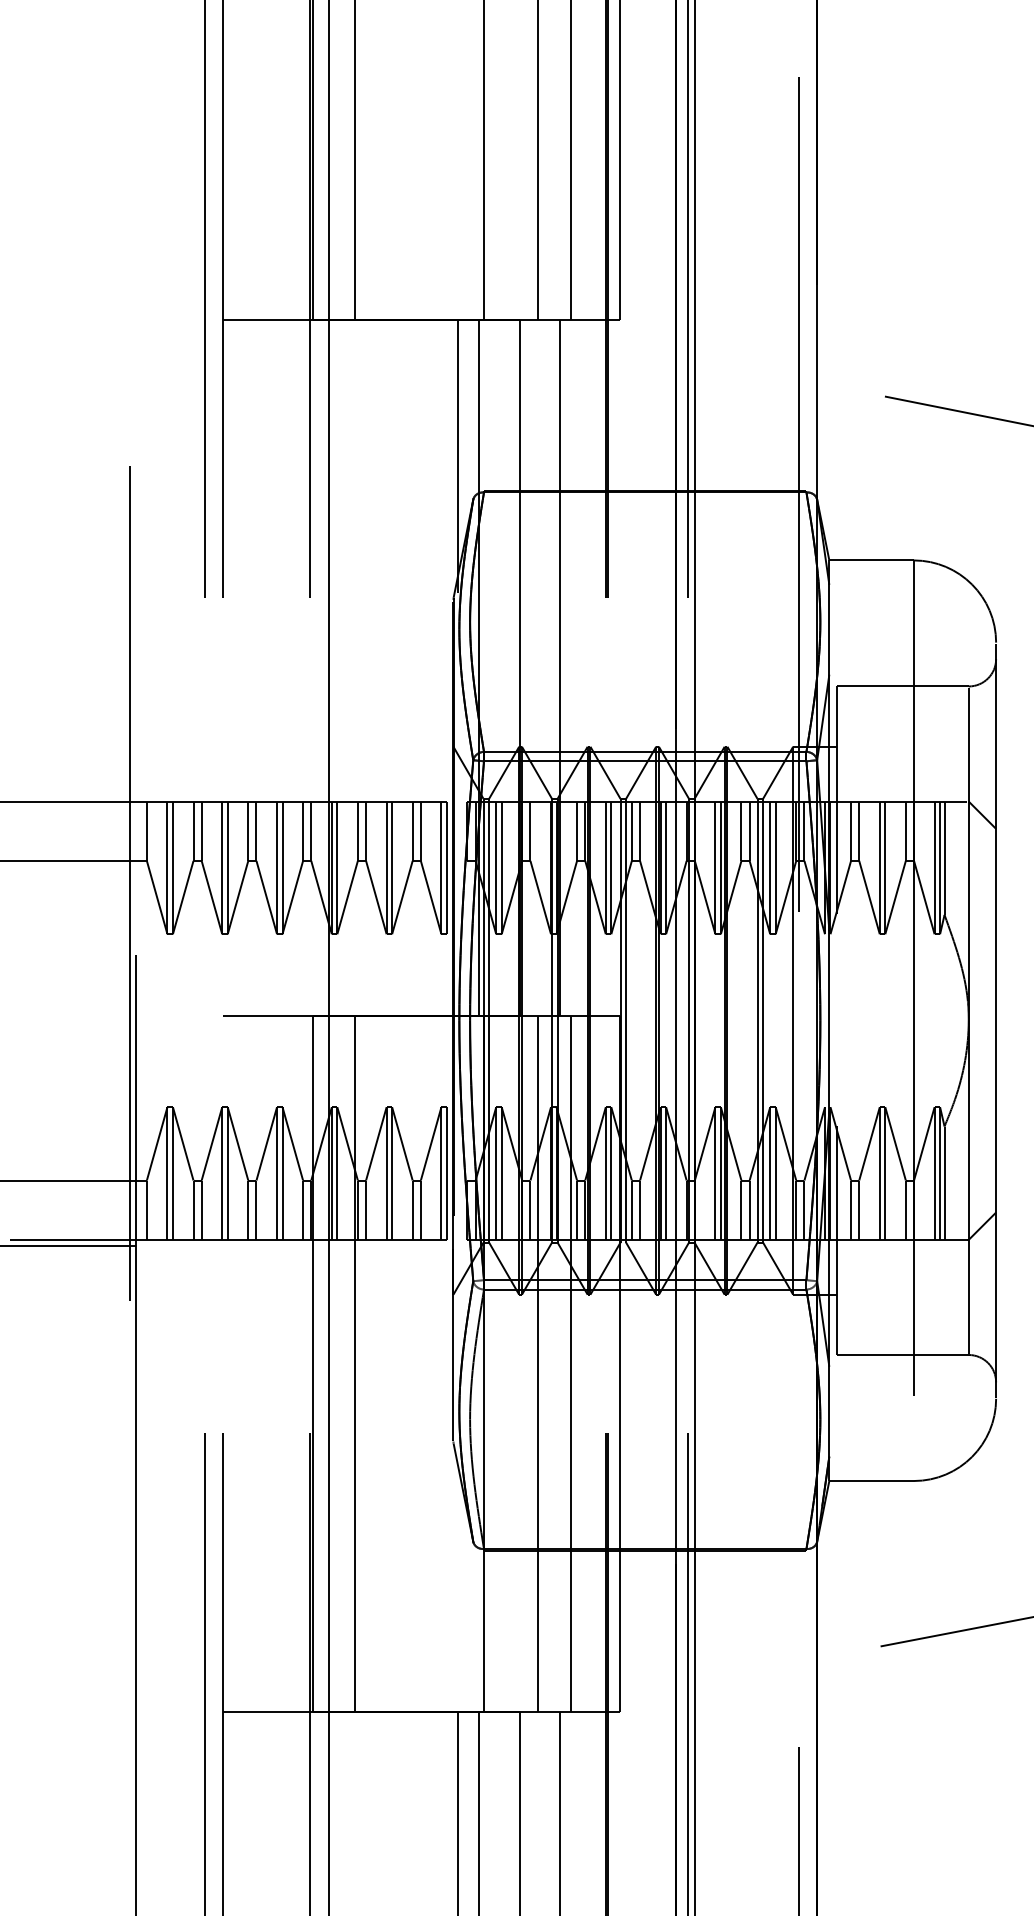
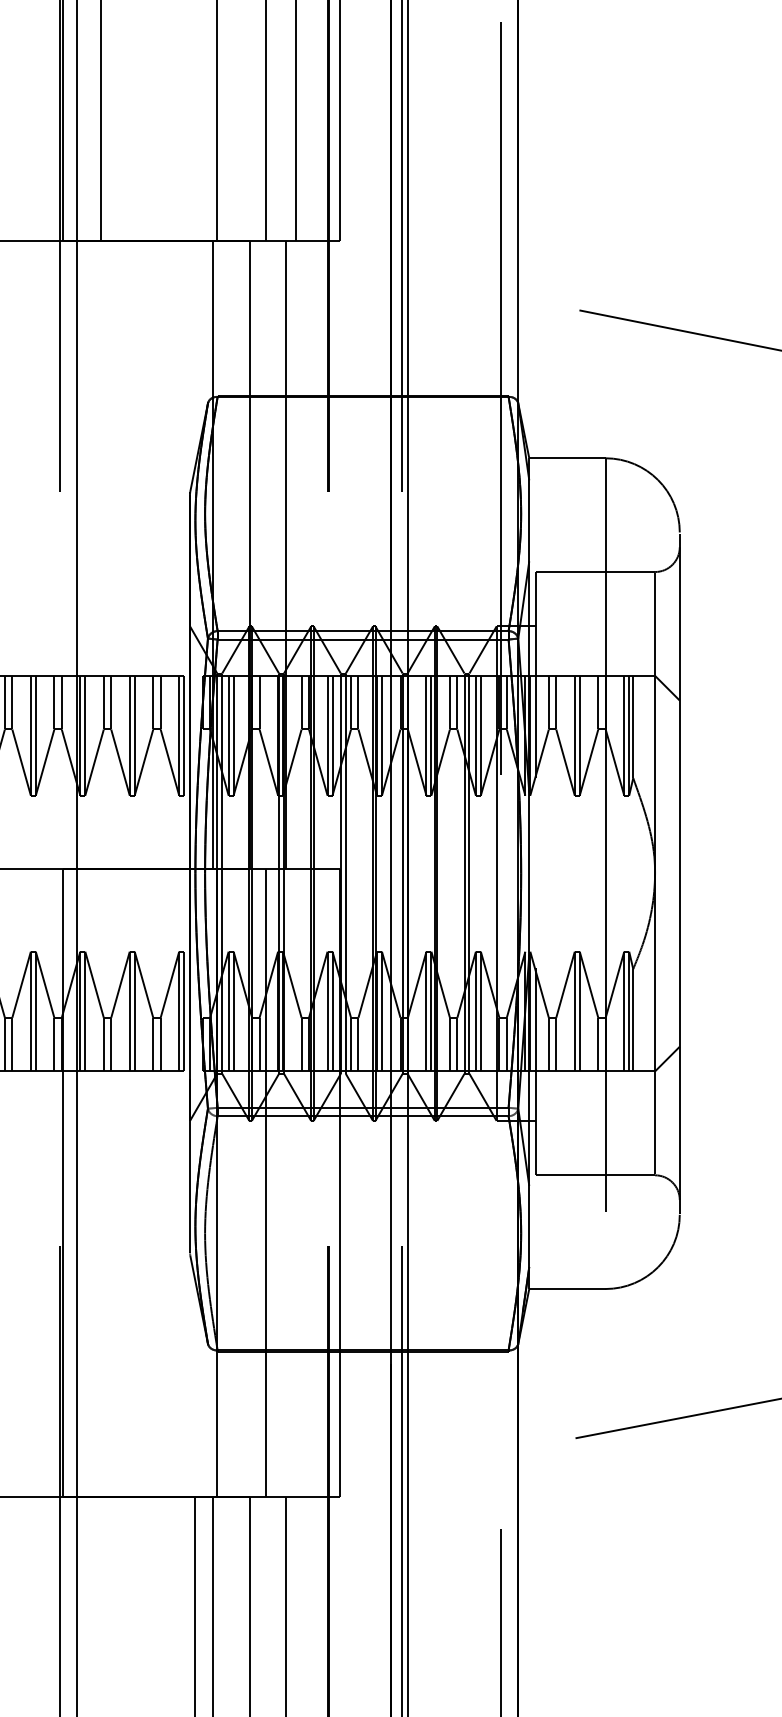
line: (458, 456) -> (194, 364), removed
line: (354, 1363) -> (100, 1182), removed
line: (570, 1363) -> (295, 1182), removed

